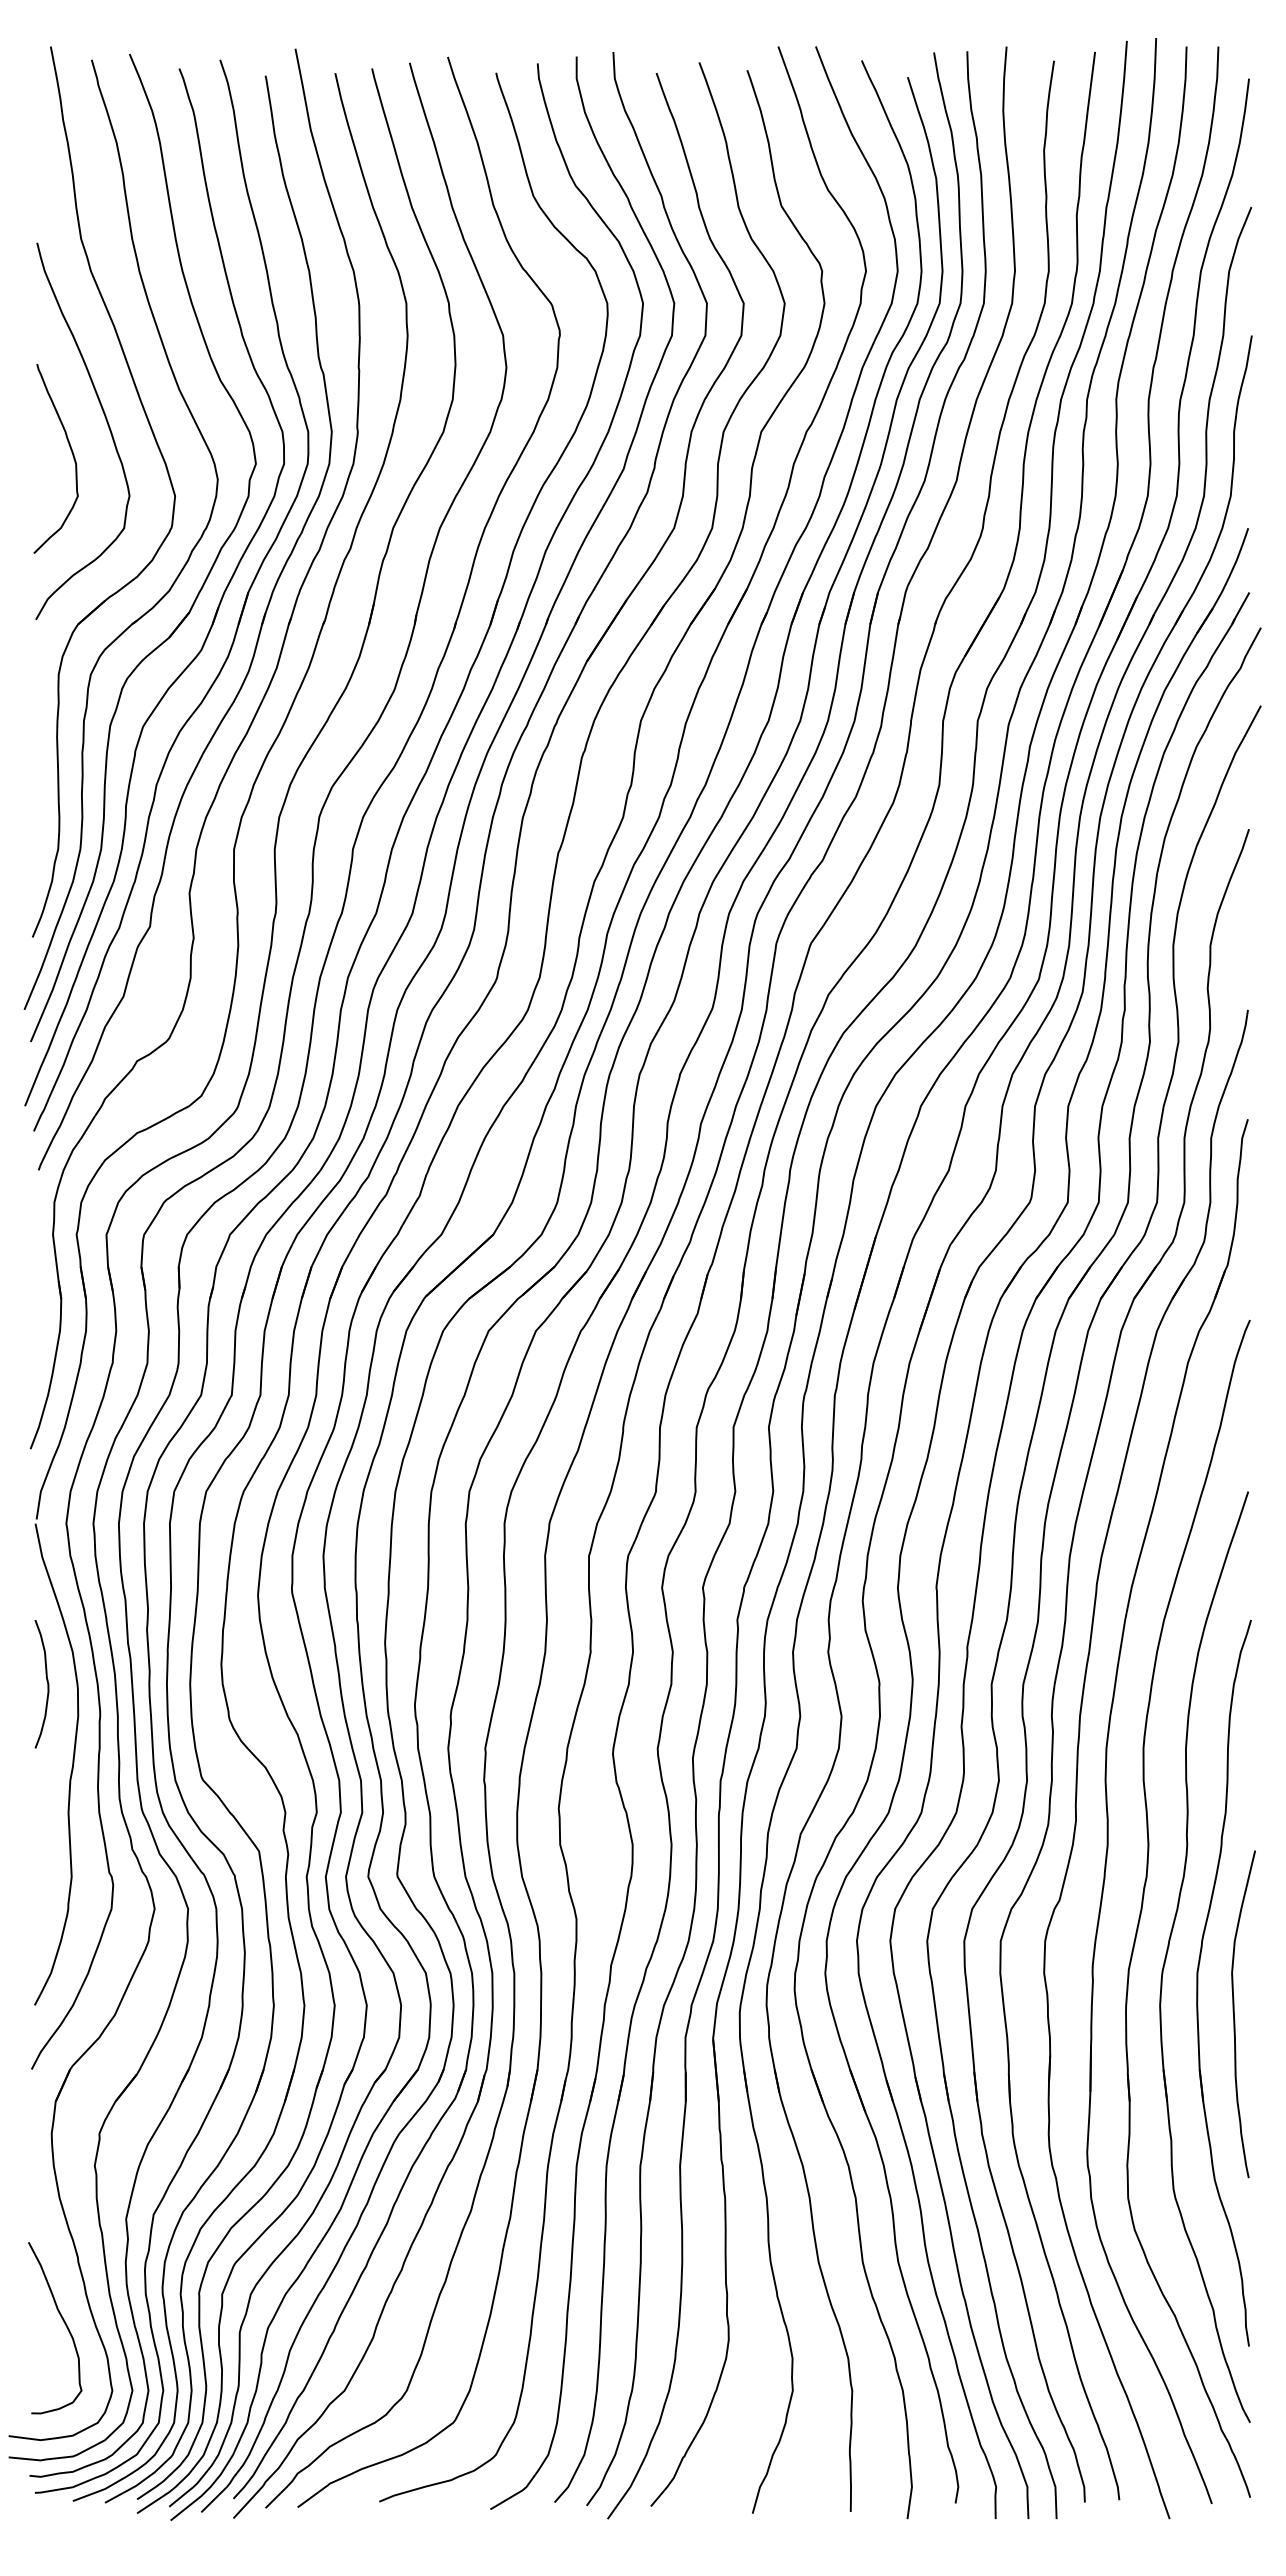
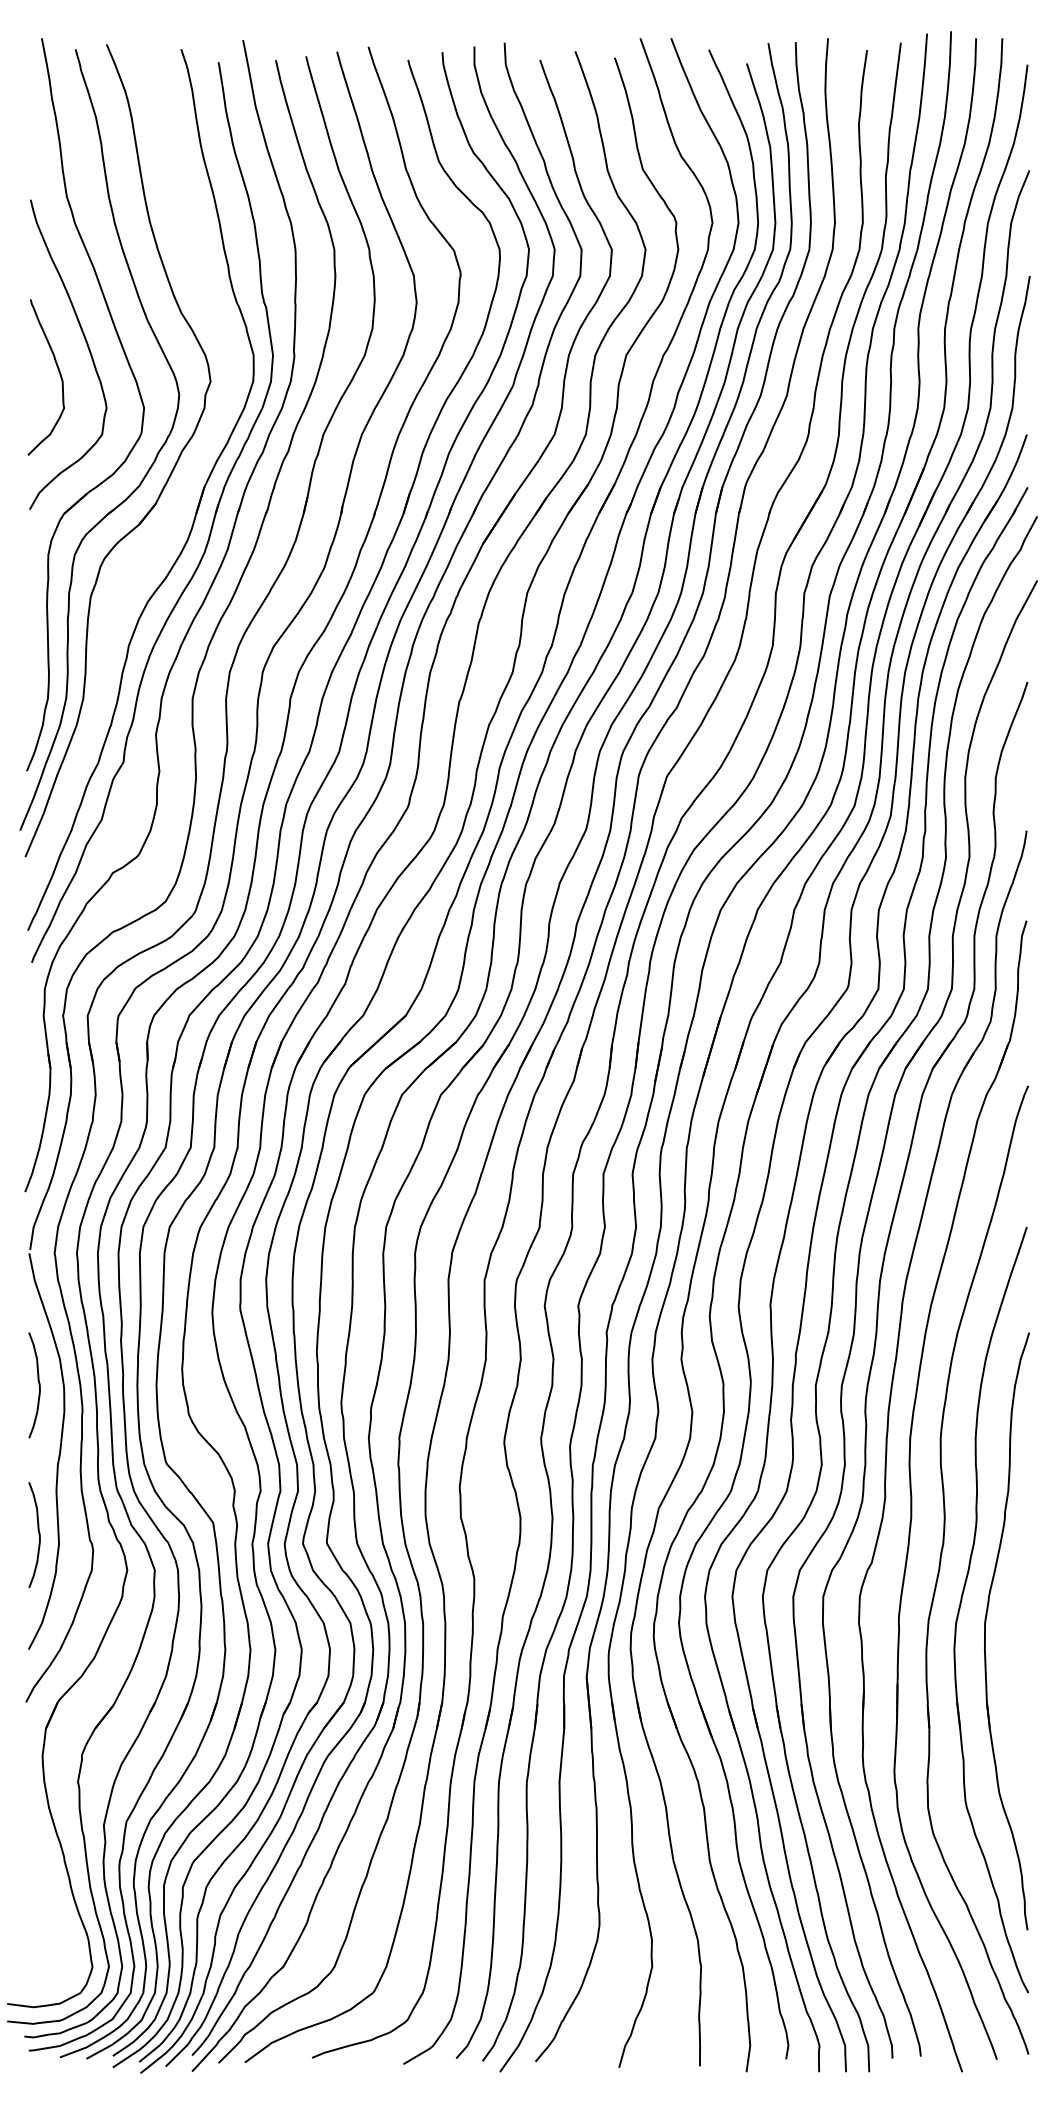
part: (216, 609) -> (178, 501), removed
curve: (46, 1863) -> (38, 1532), added
curve: (1234, 2014) -> (1015, 1657), removed
curve: (64, 2324) -> (53, 1912), removed

